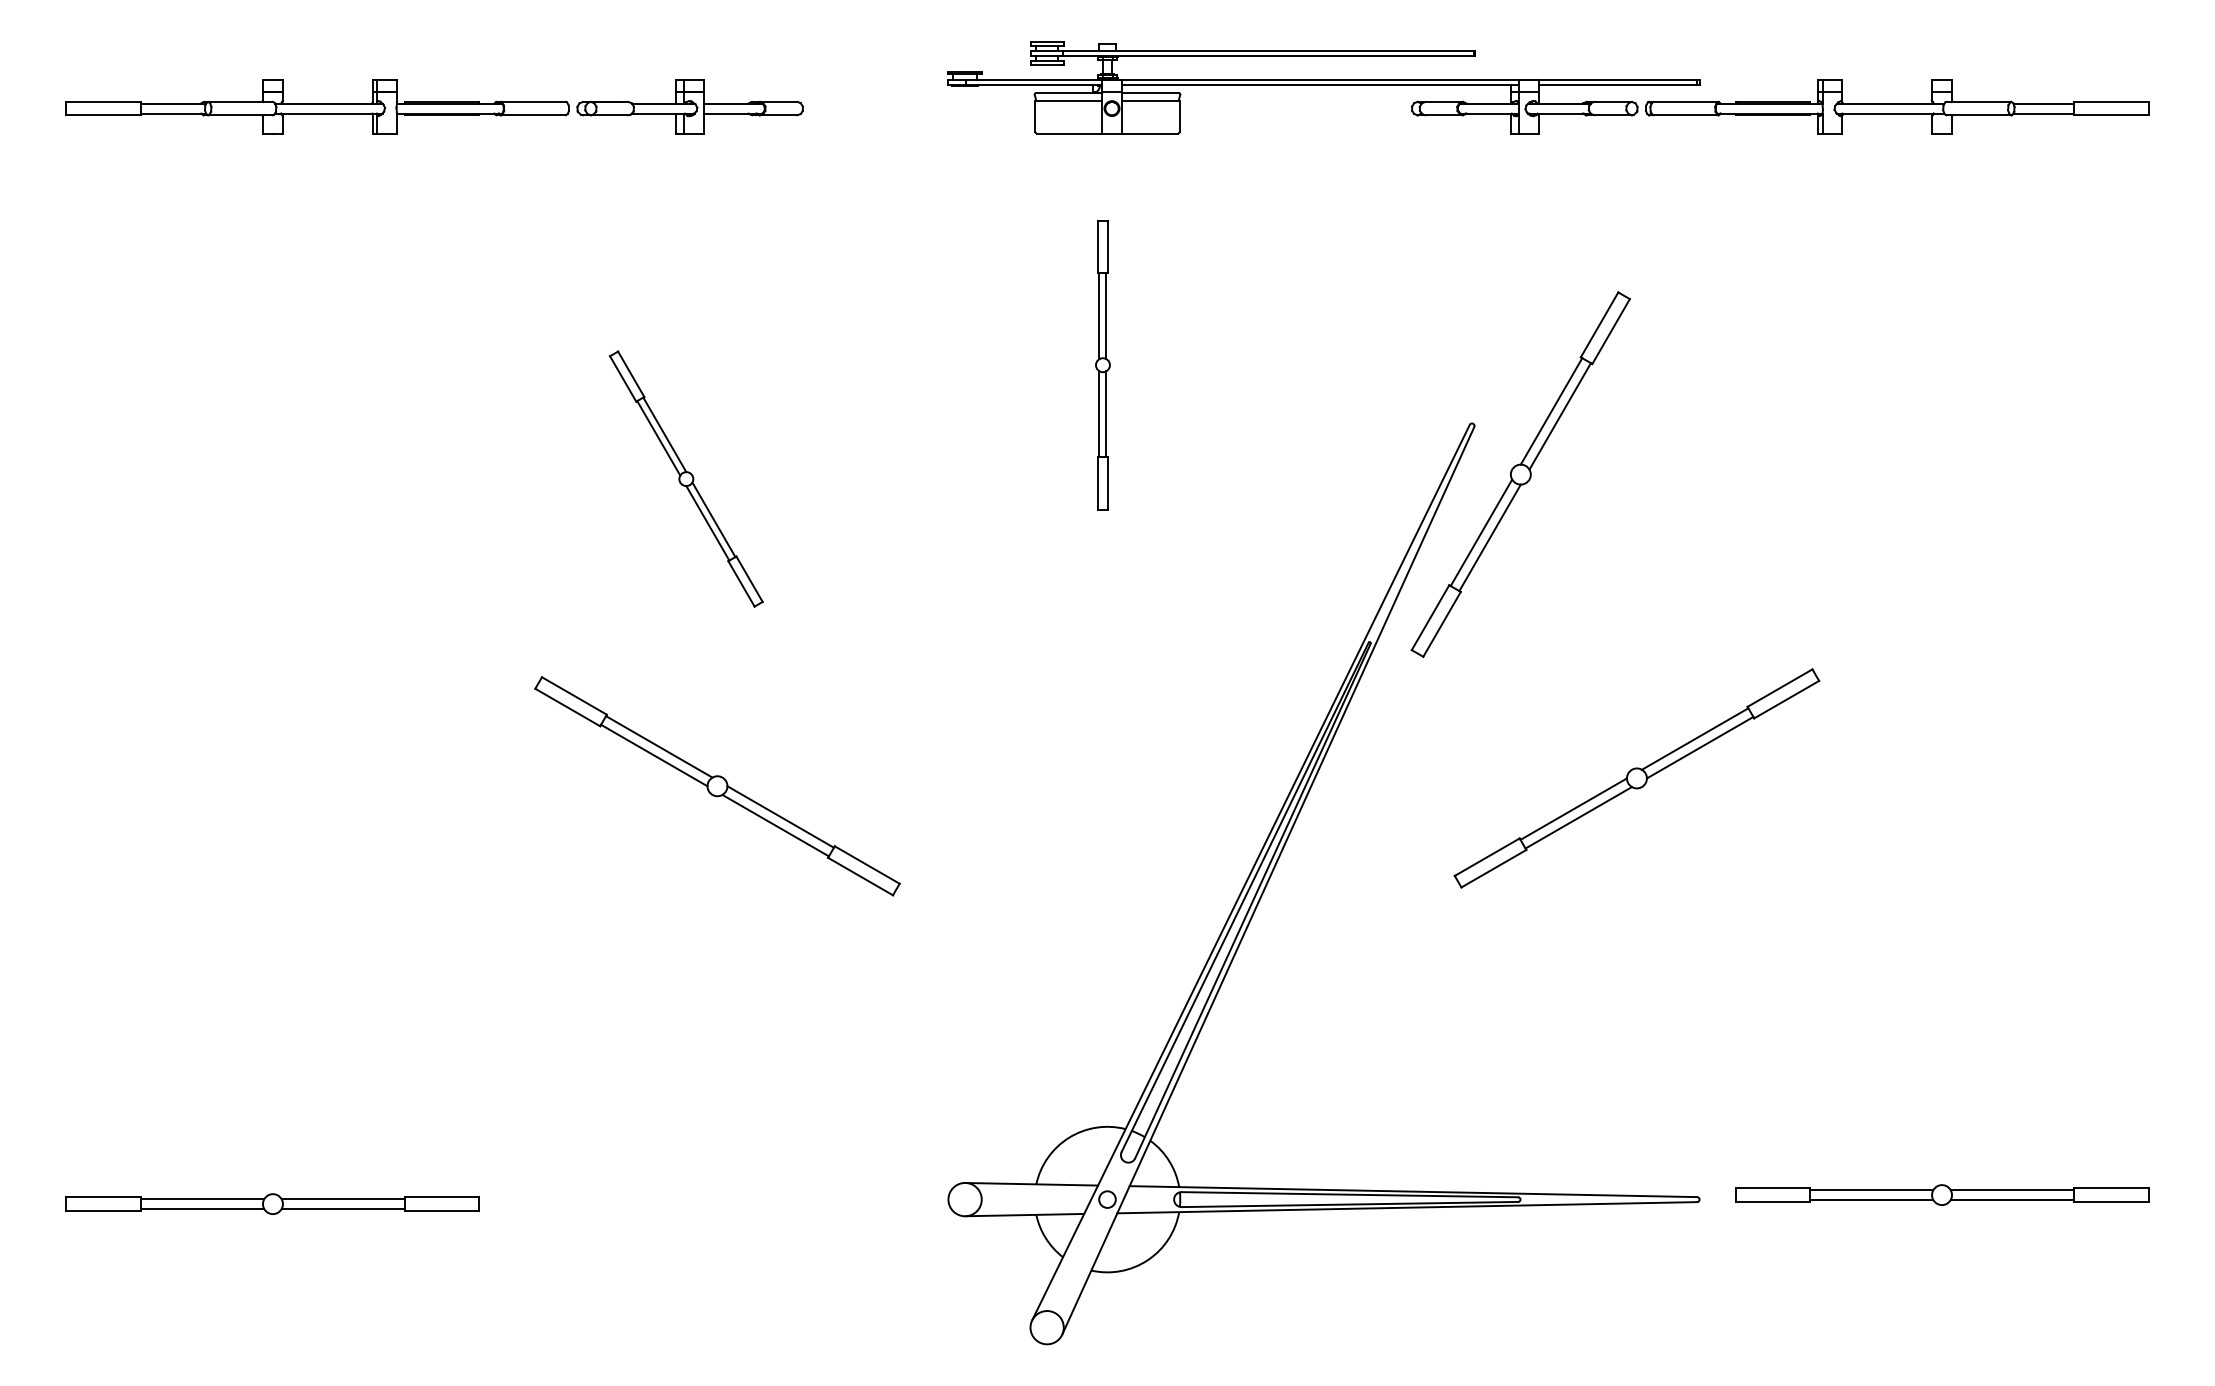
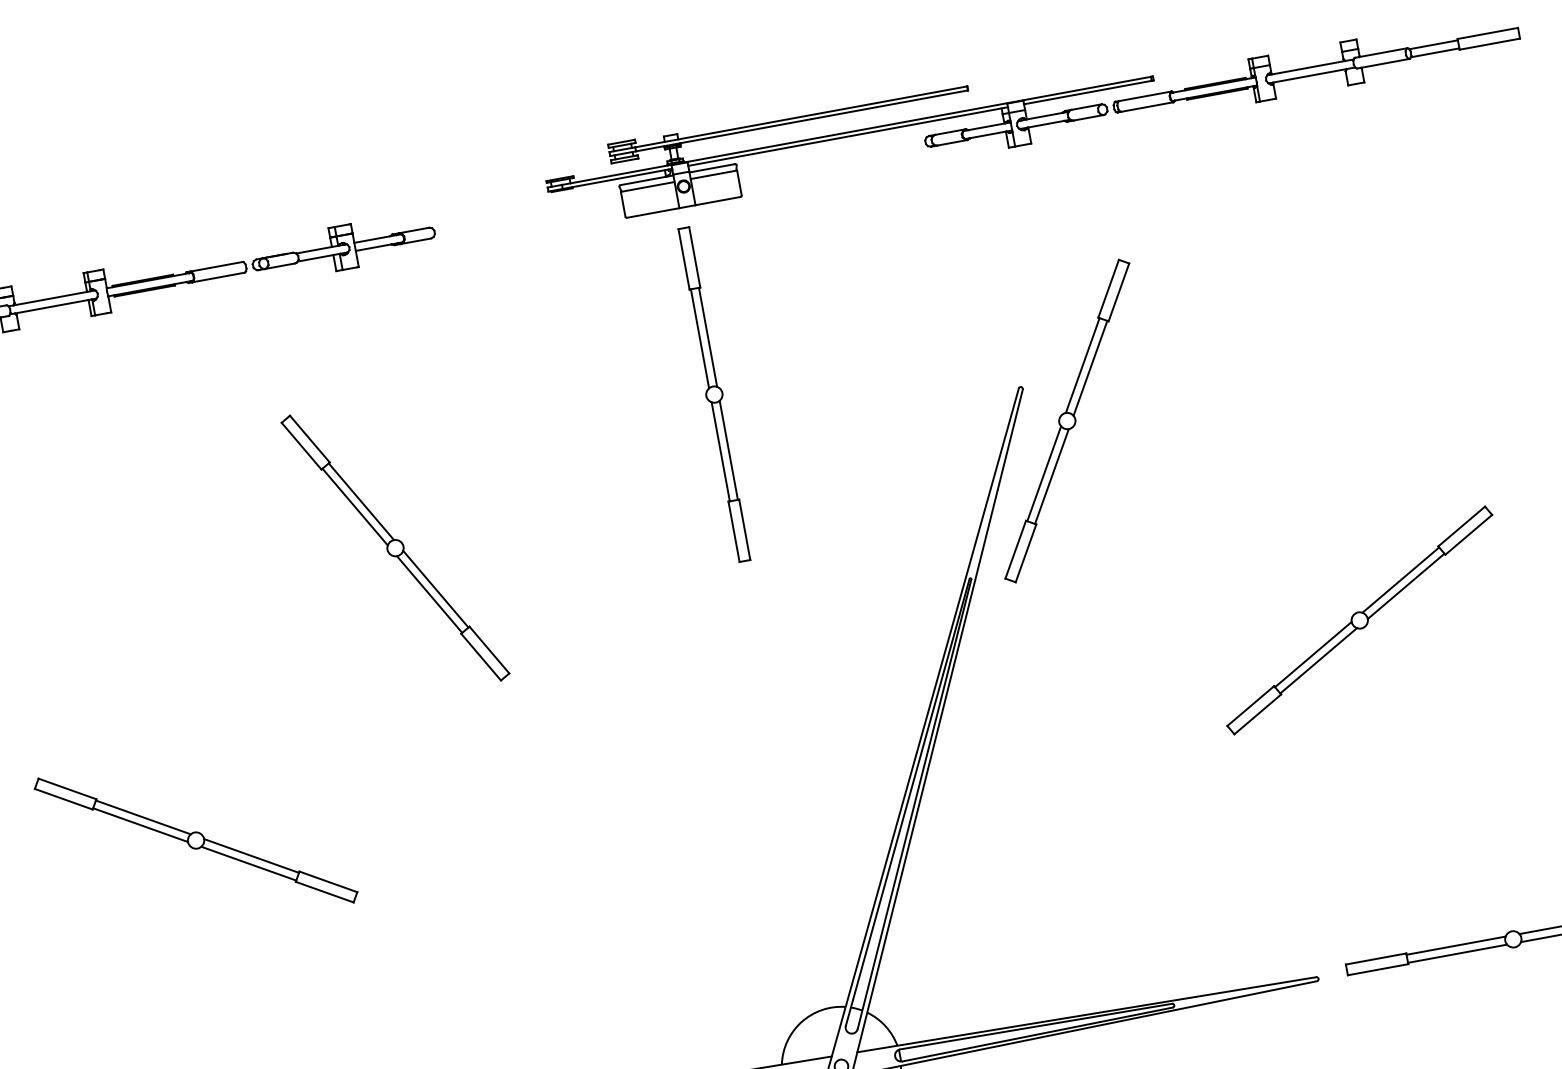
part: (1102, 365) -> (714, 395), size x1.43
part: (686, 478) -> (395, 547), size x1.43
part: (1636, 778) -> (1359, 620), moved
part: (717, 786) -> (196, 840), moved

